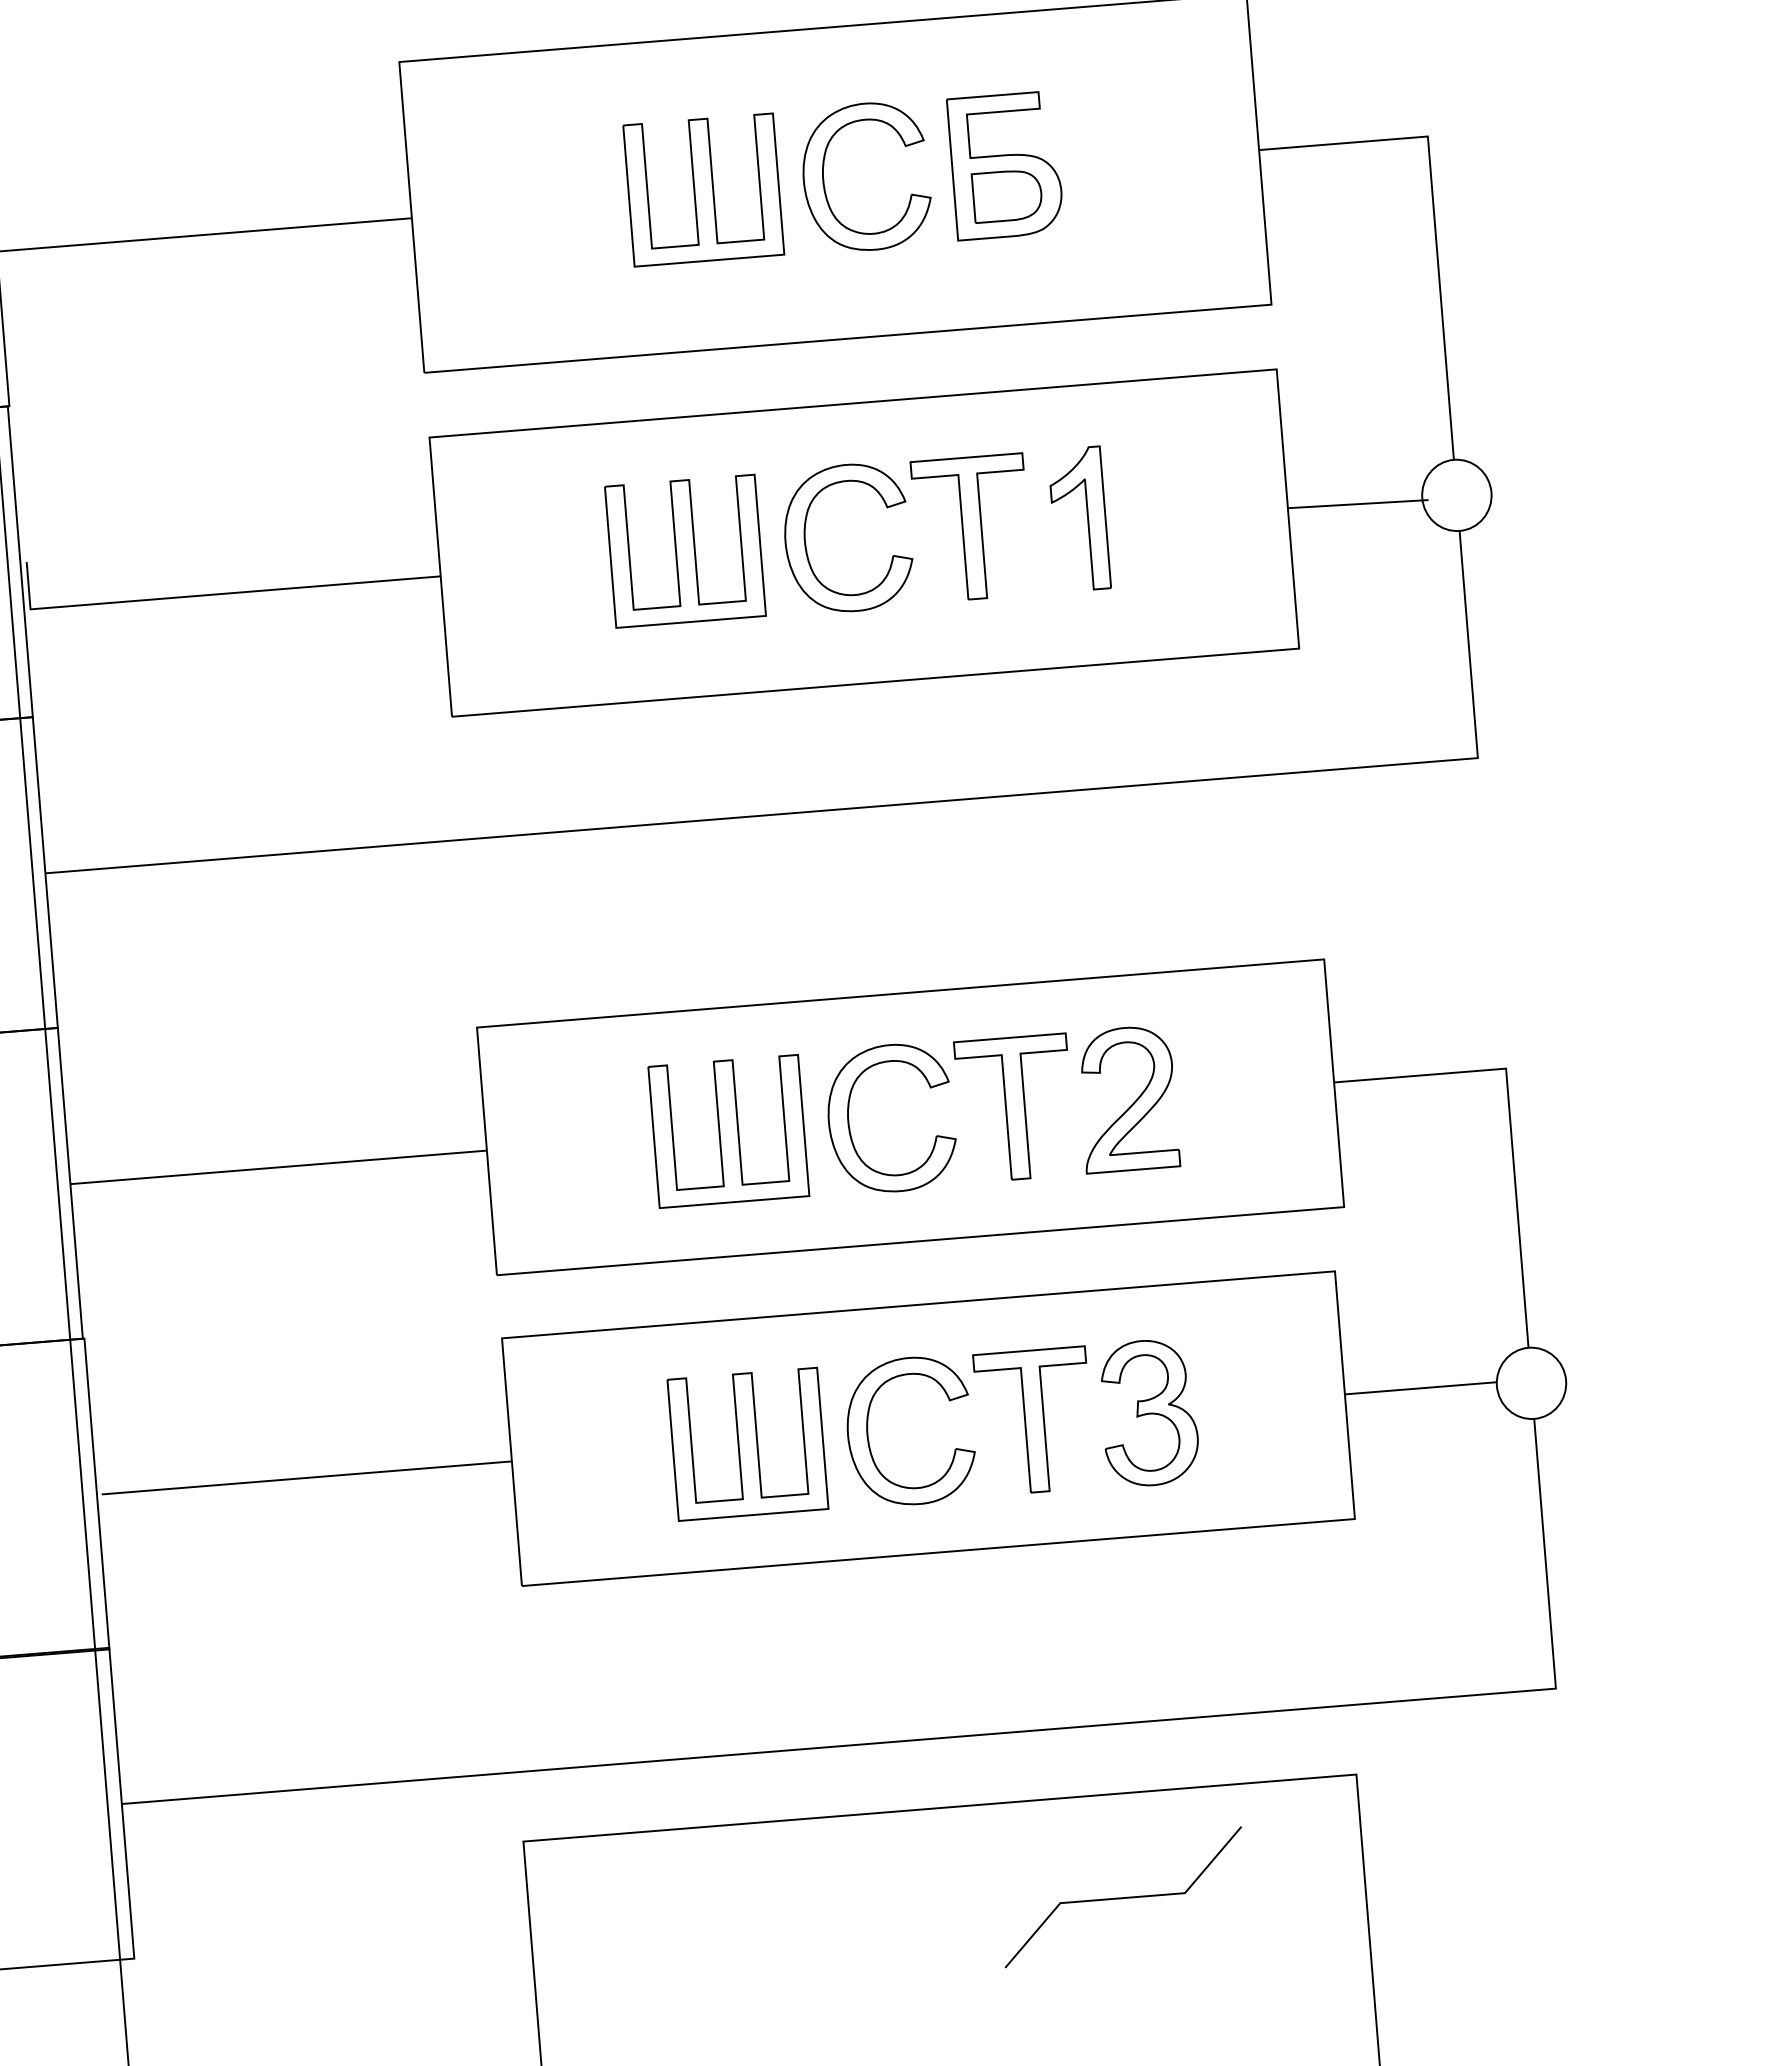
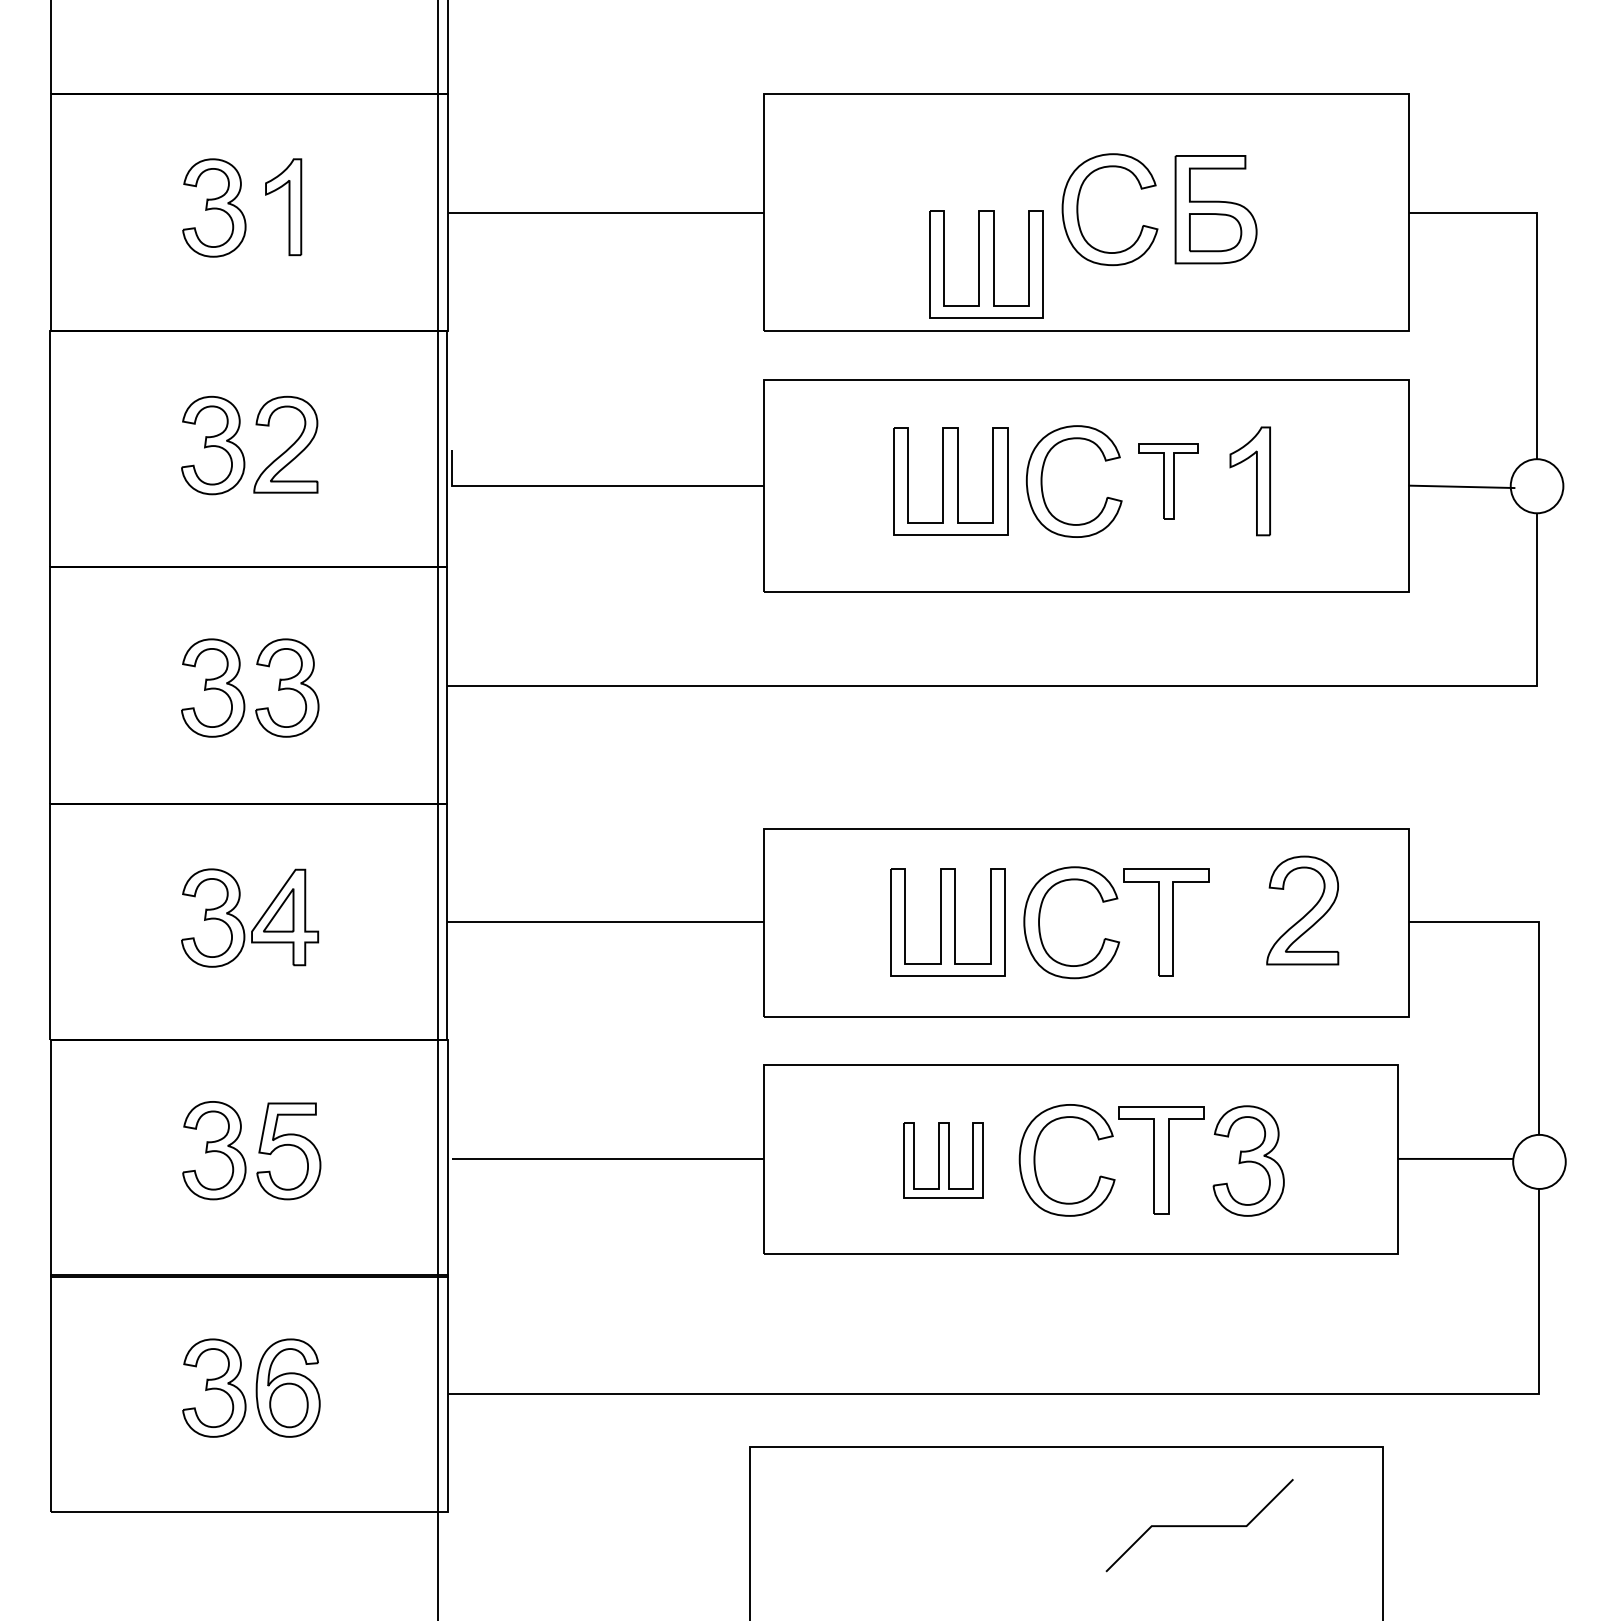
part: (703, 189) -> (986, 264), moved
part: (971, 528) -> (1168, 481), size x0.7
part: (1127, 1099) -> (1302, 910), moved
part: (747, 1444) -> (943, 1160), size x0.7

